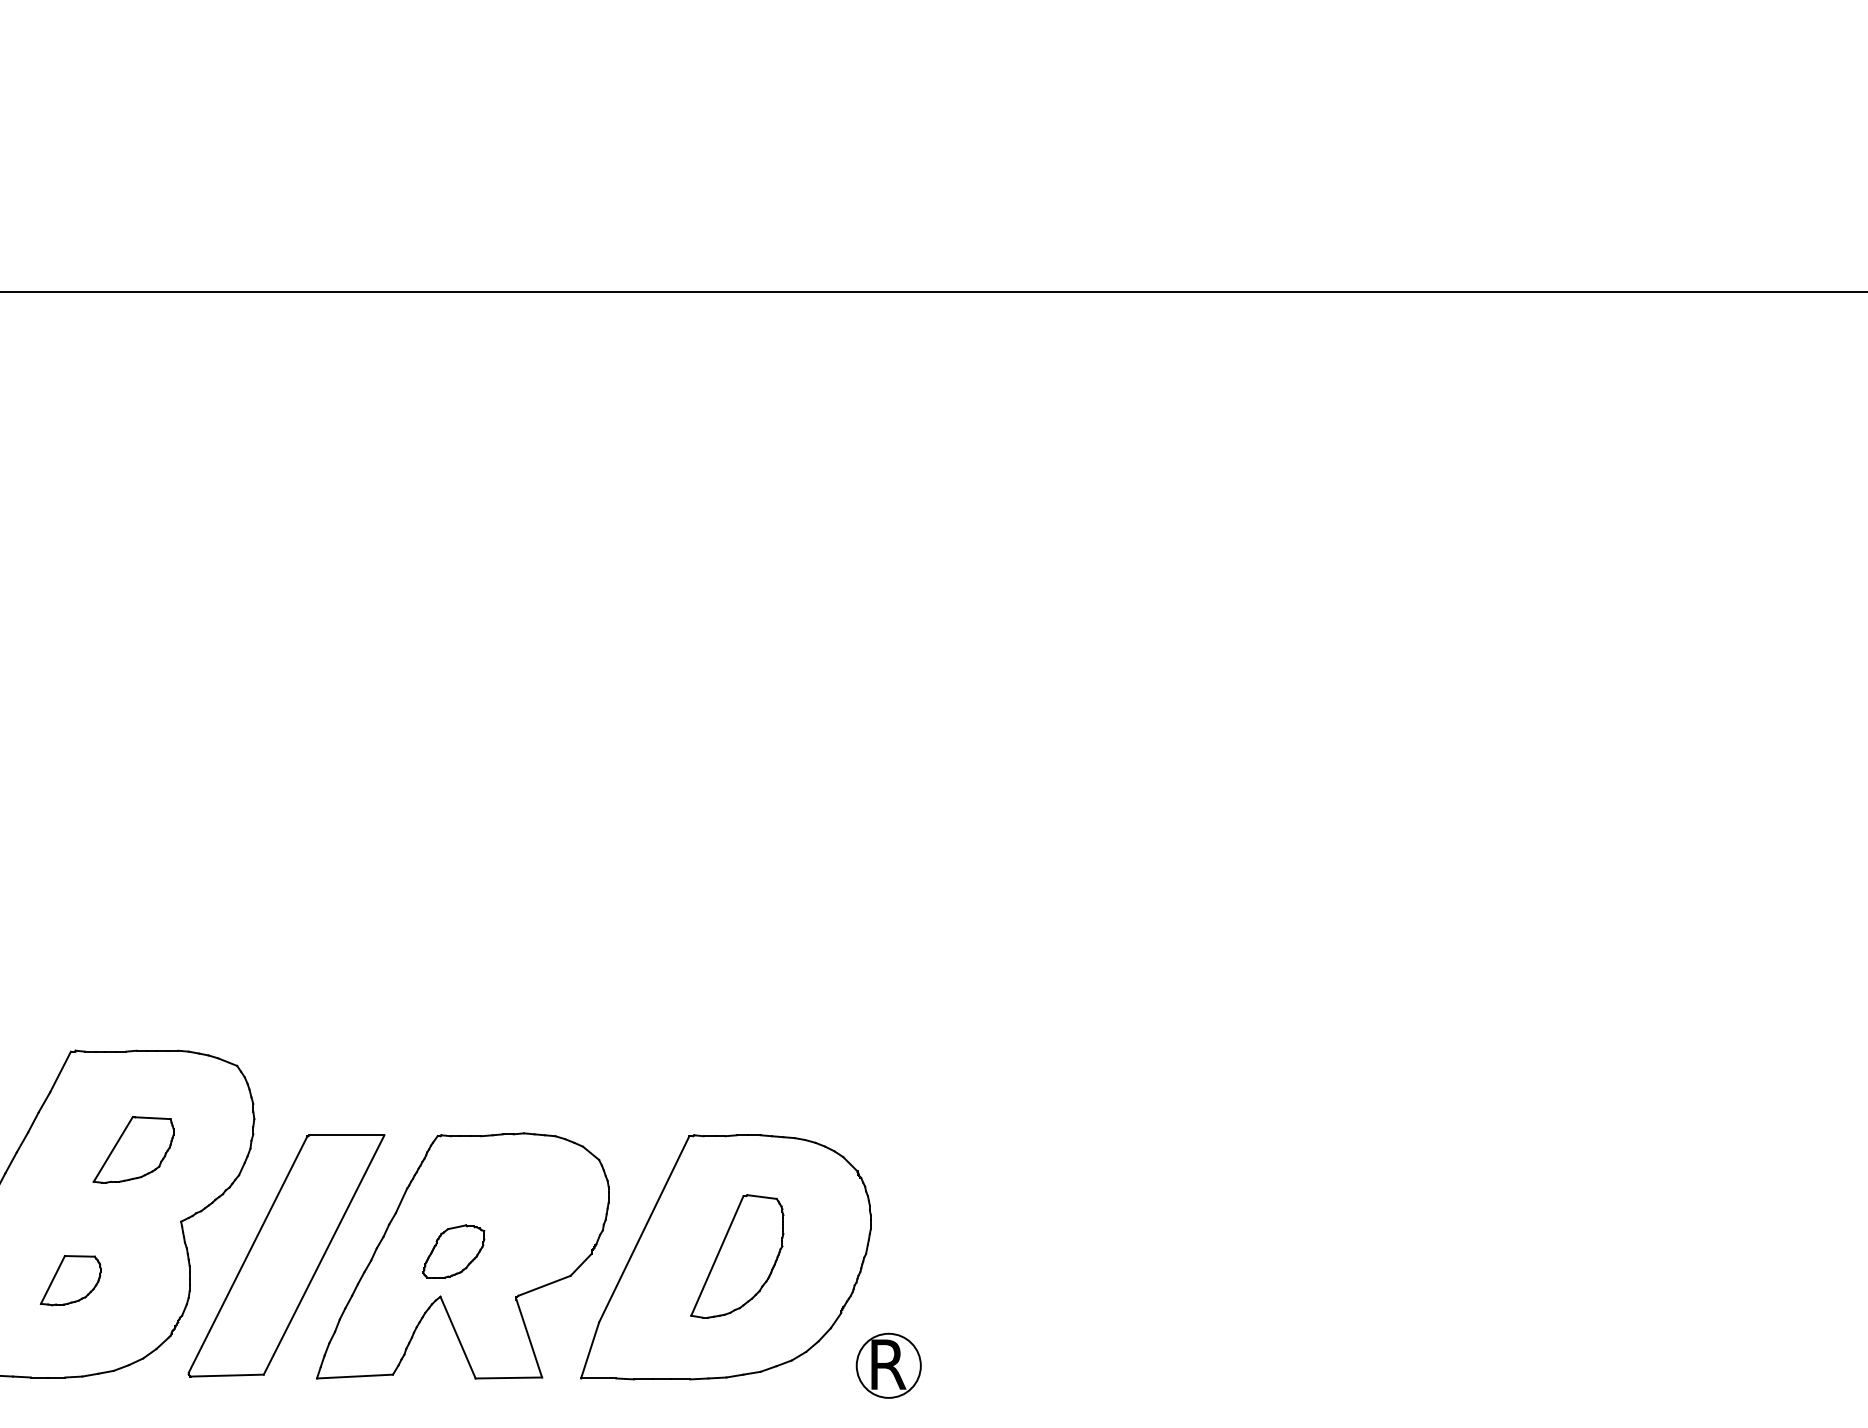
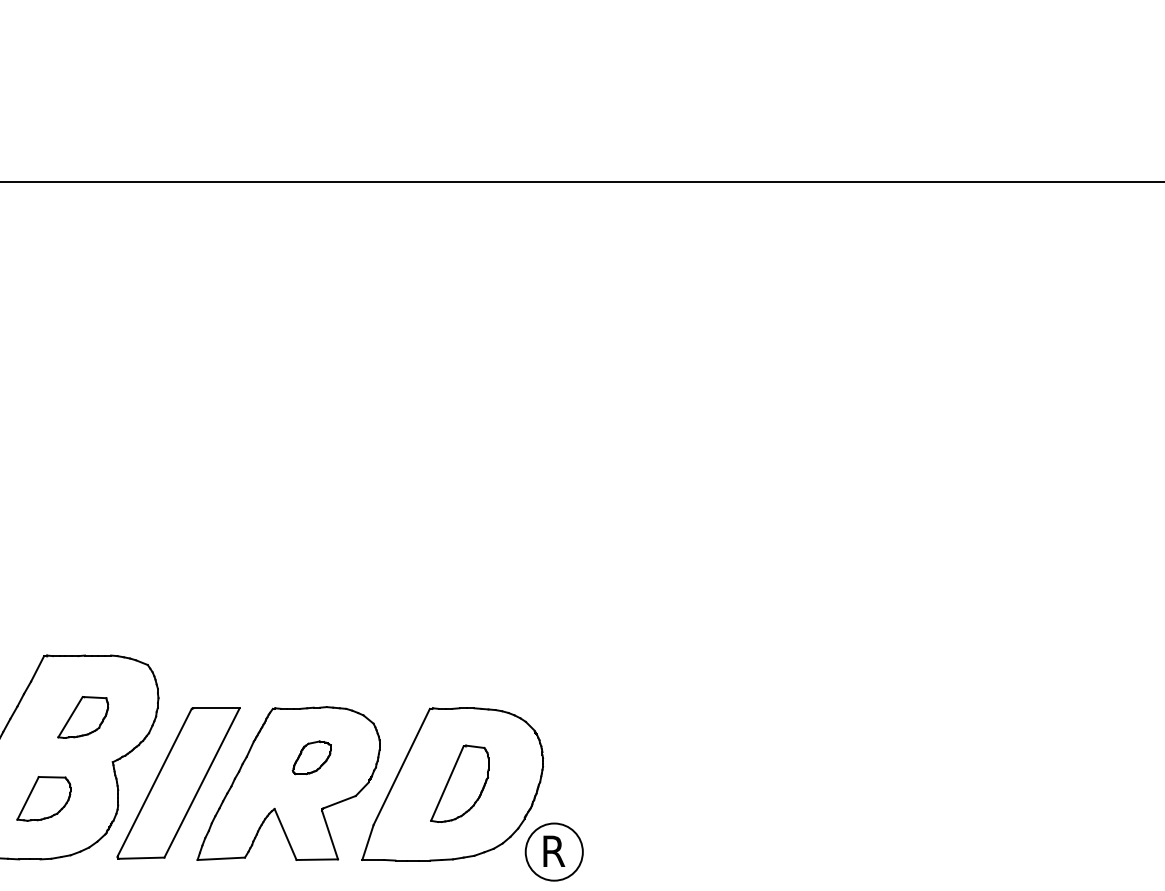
part: (453, 1251) -> (311, 757), moved
part: (69, 1279) -> (43, 798), size x1.43
circle: (887, 1364) -> (553, 851), size x1.43

